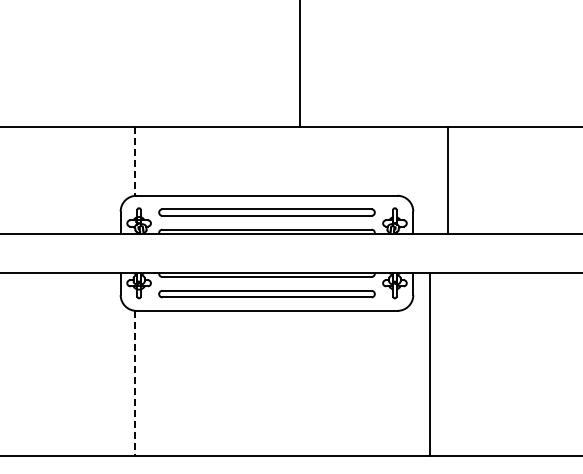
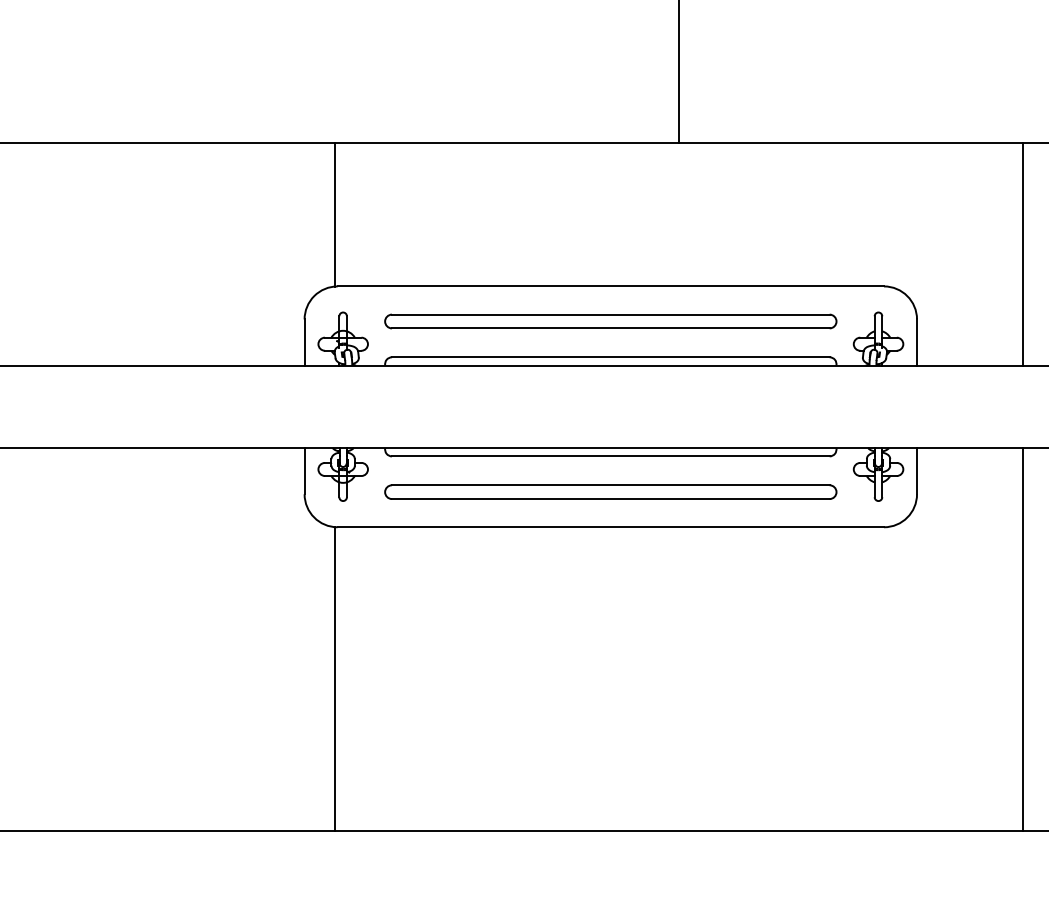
line: (135, 162) -> (335, 216), dashed -> solid
line: (448, 180) -> (1024, 254), moved
line: (430, 364) -> (1024, 639), moved
line: (135, 383) -> (335, 679), dashed -> solid

